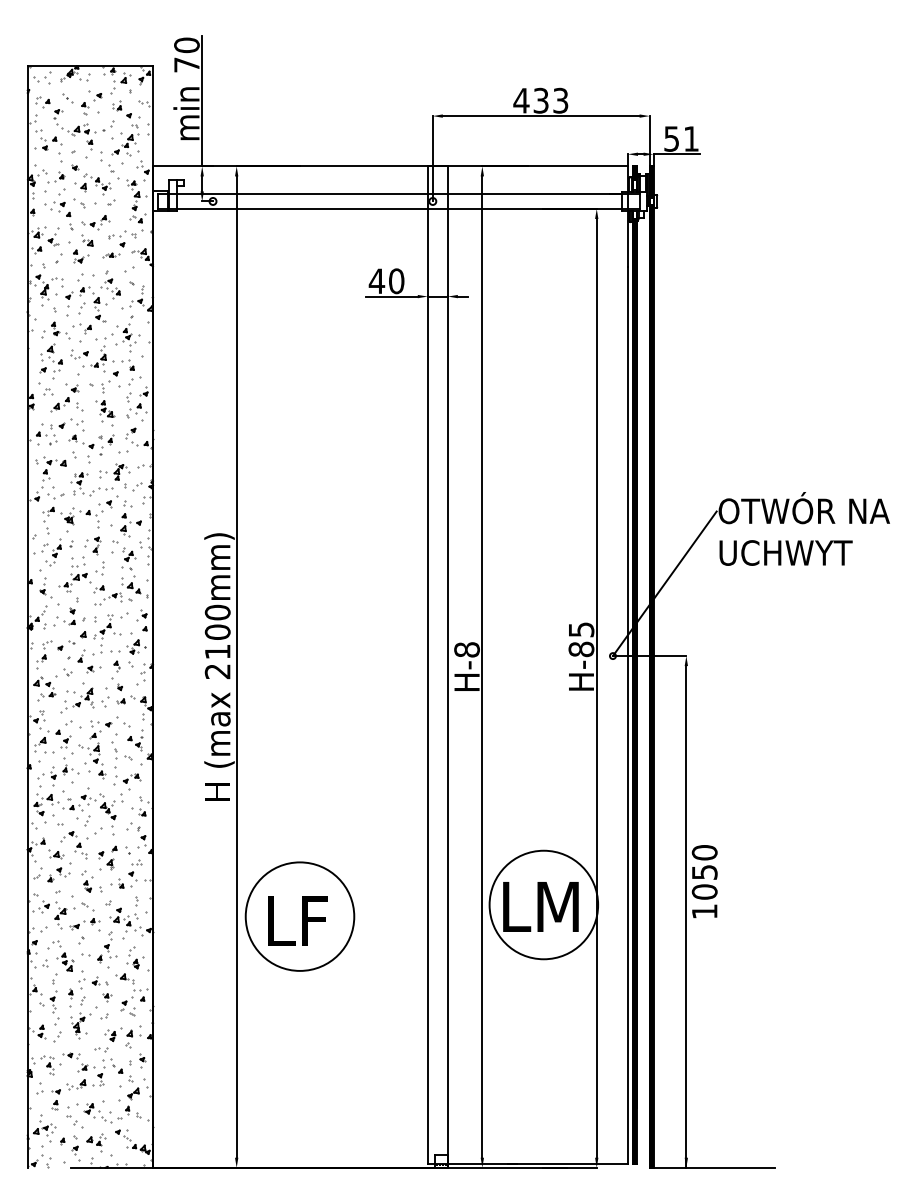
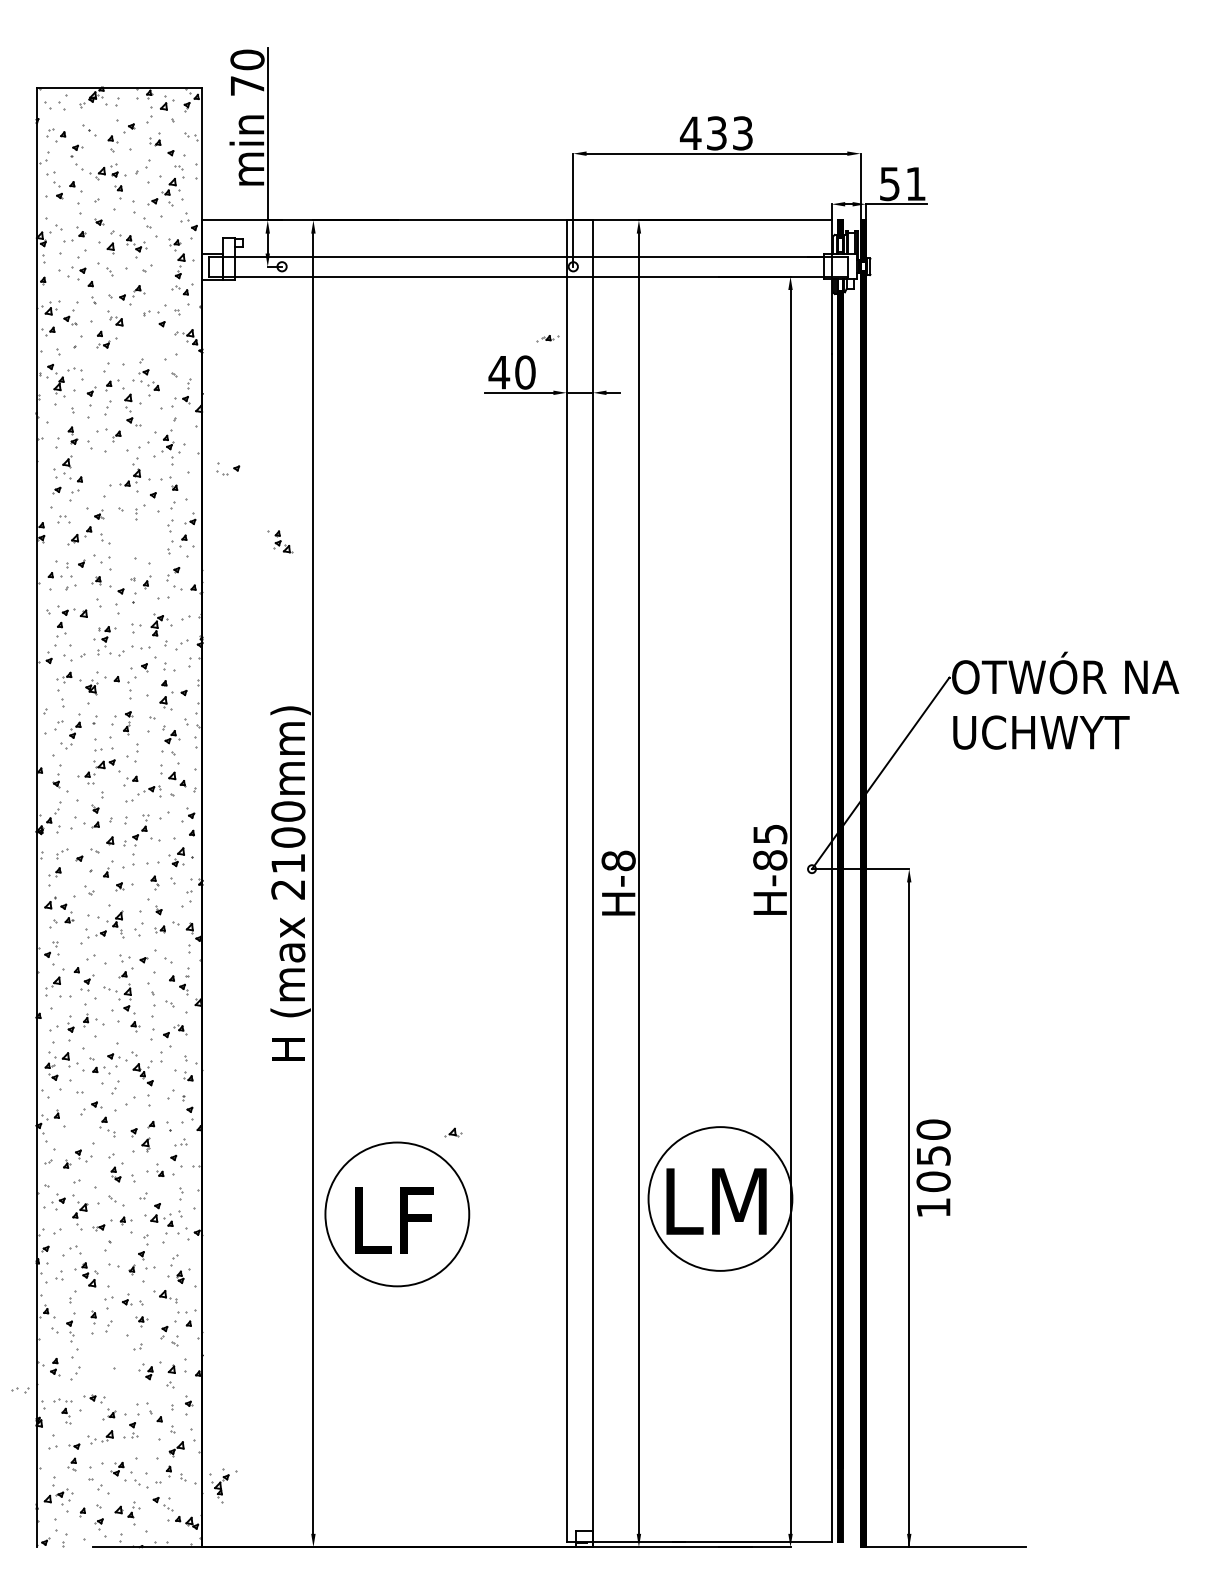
part: (110, 255) -> (547, 338), moved
part: (79, 353) -> (228, 468), moved
part: (105, 408) -> (280, 541), moved
part: (57, 854) -> (453, 1132), moved
part: (80, 1025) -> (223, 1485), moved
part: (101, 1049) -> (20, 1390), moved

